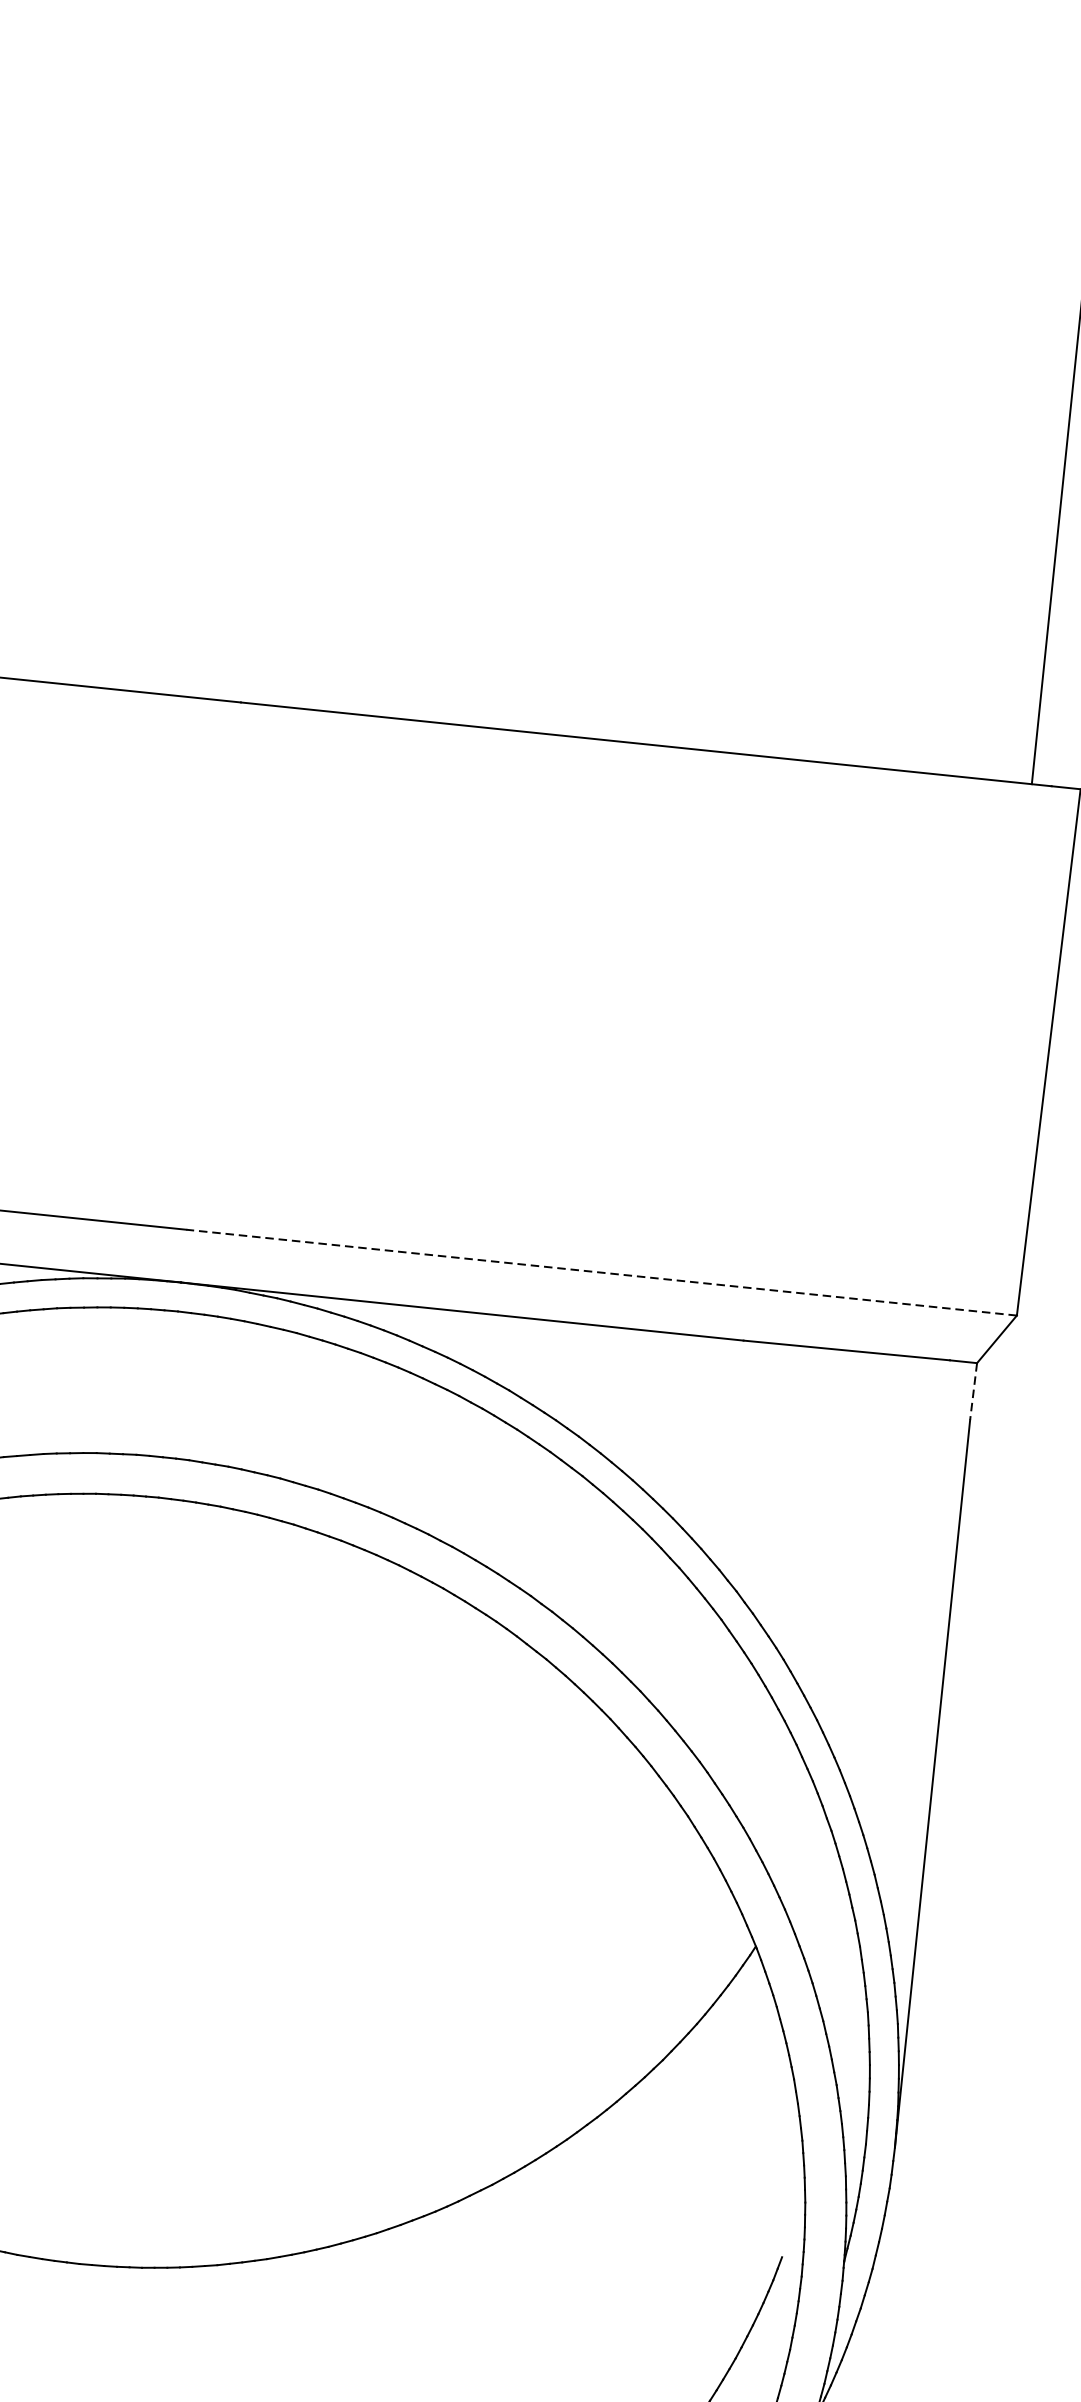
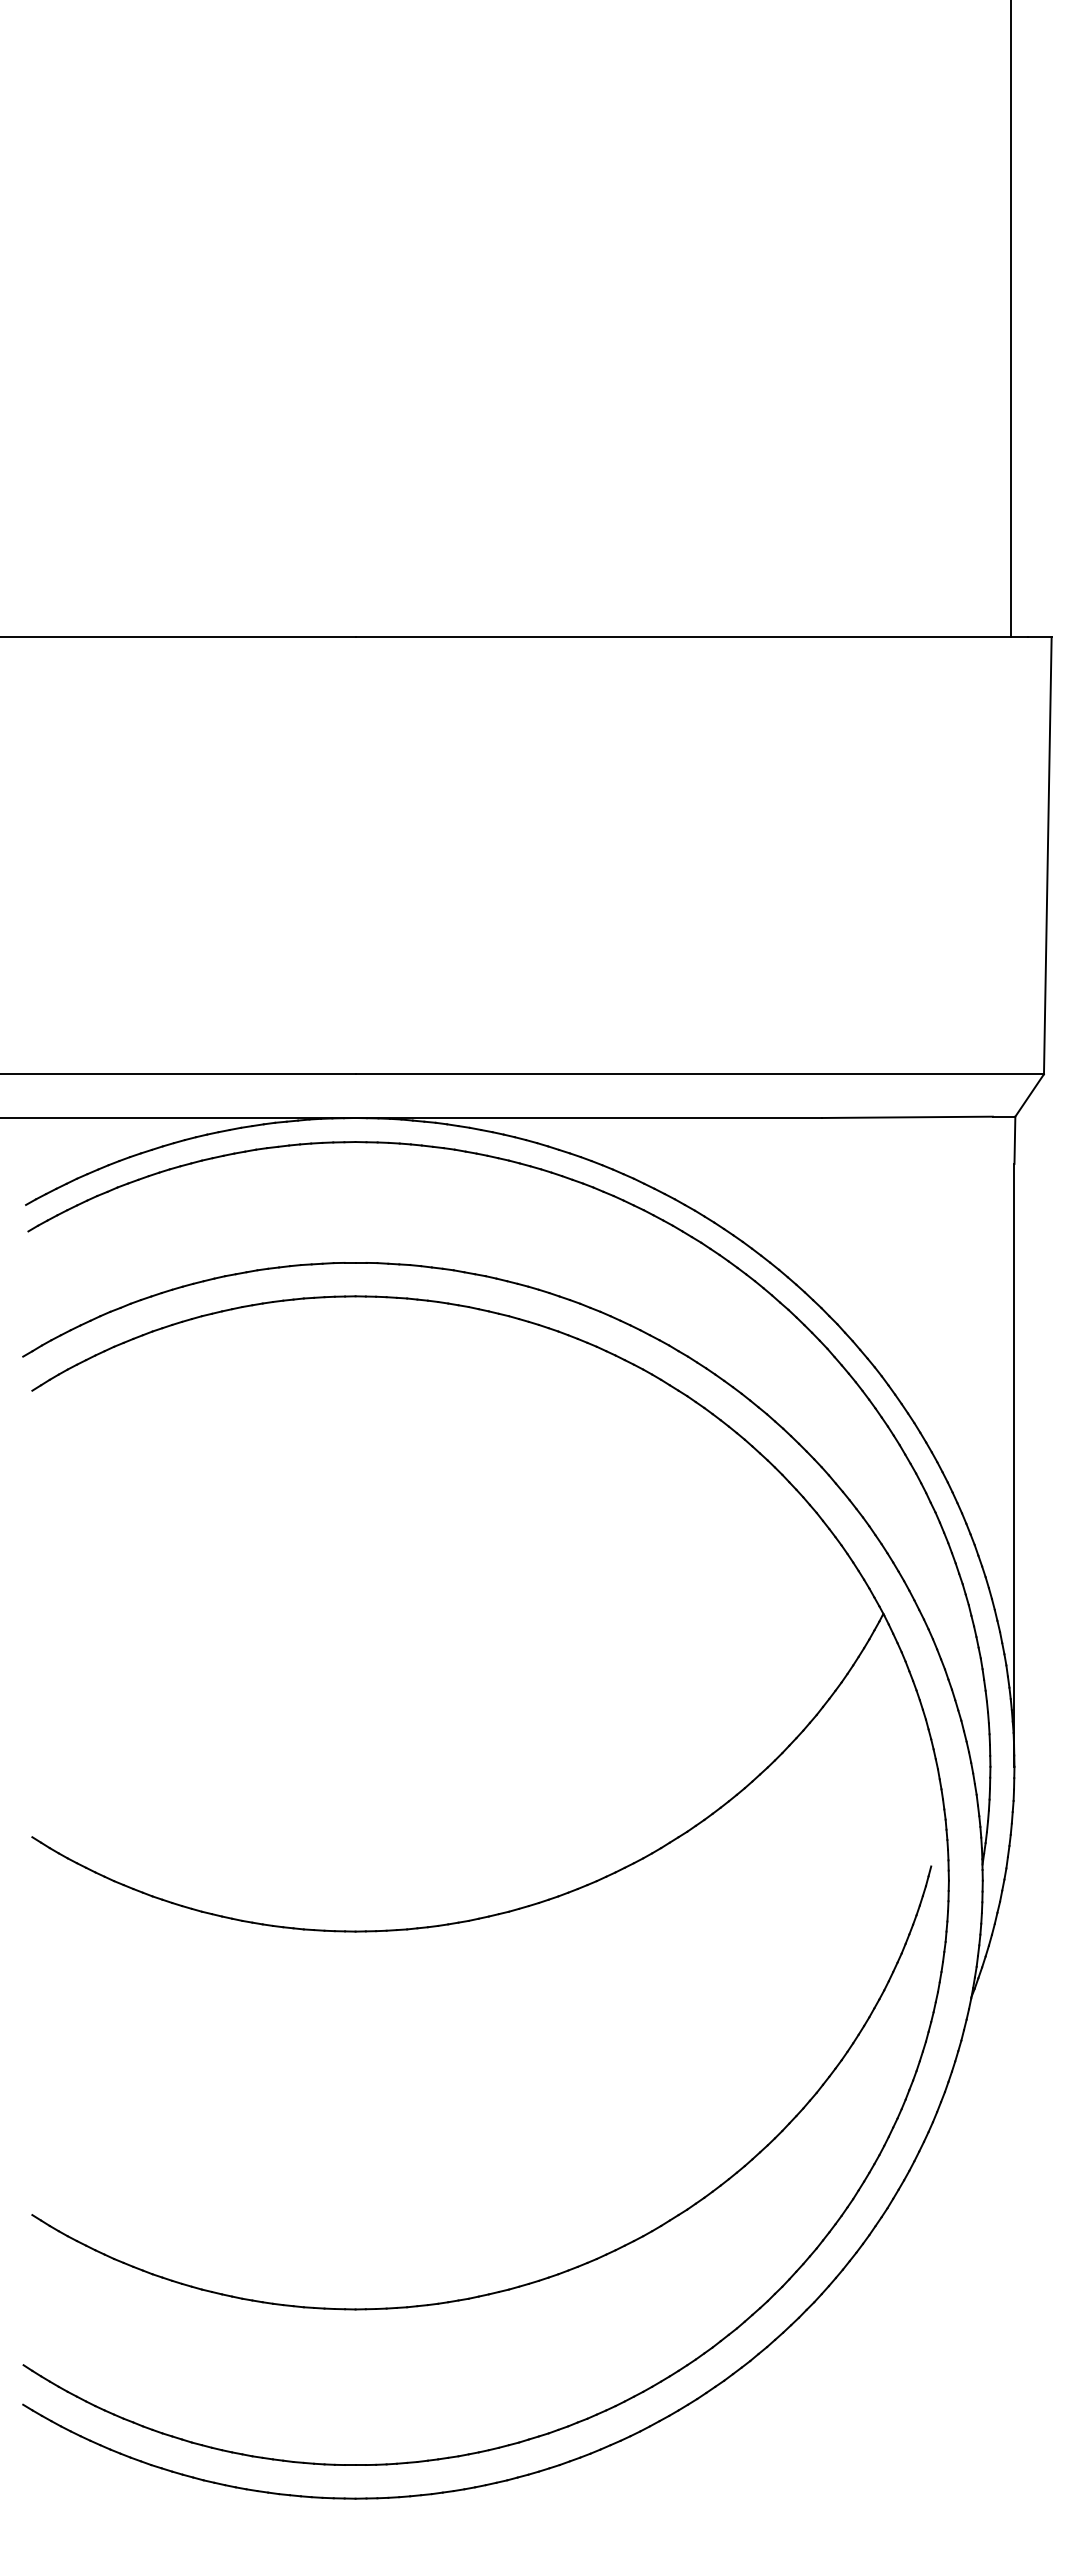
line: (601, 1272) -> (699, 1074), dashed -> solid
line: (973, 1391) -> (1014, 1140), dashed -> solid

